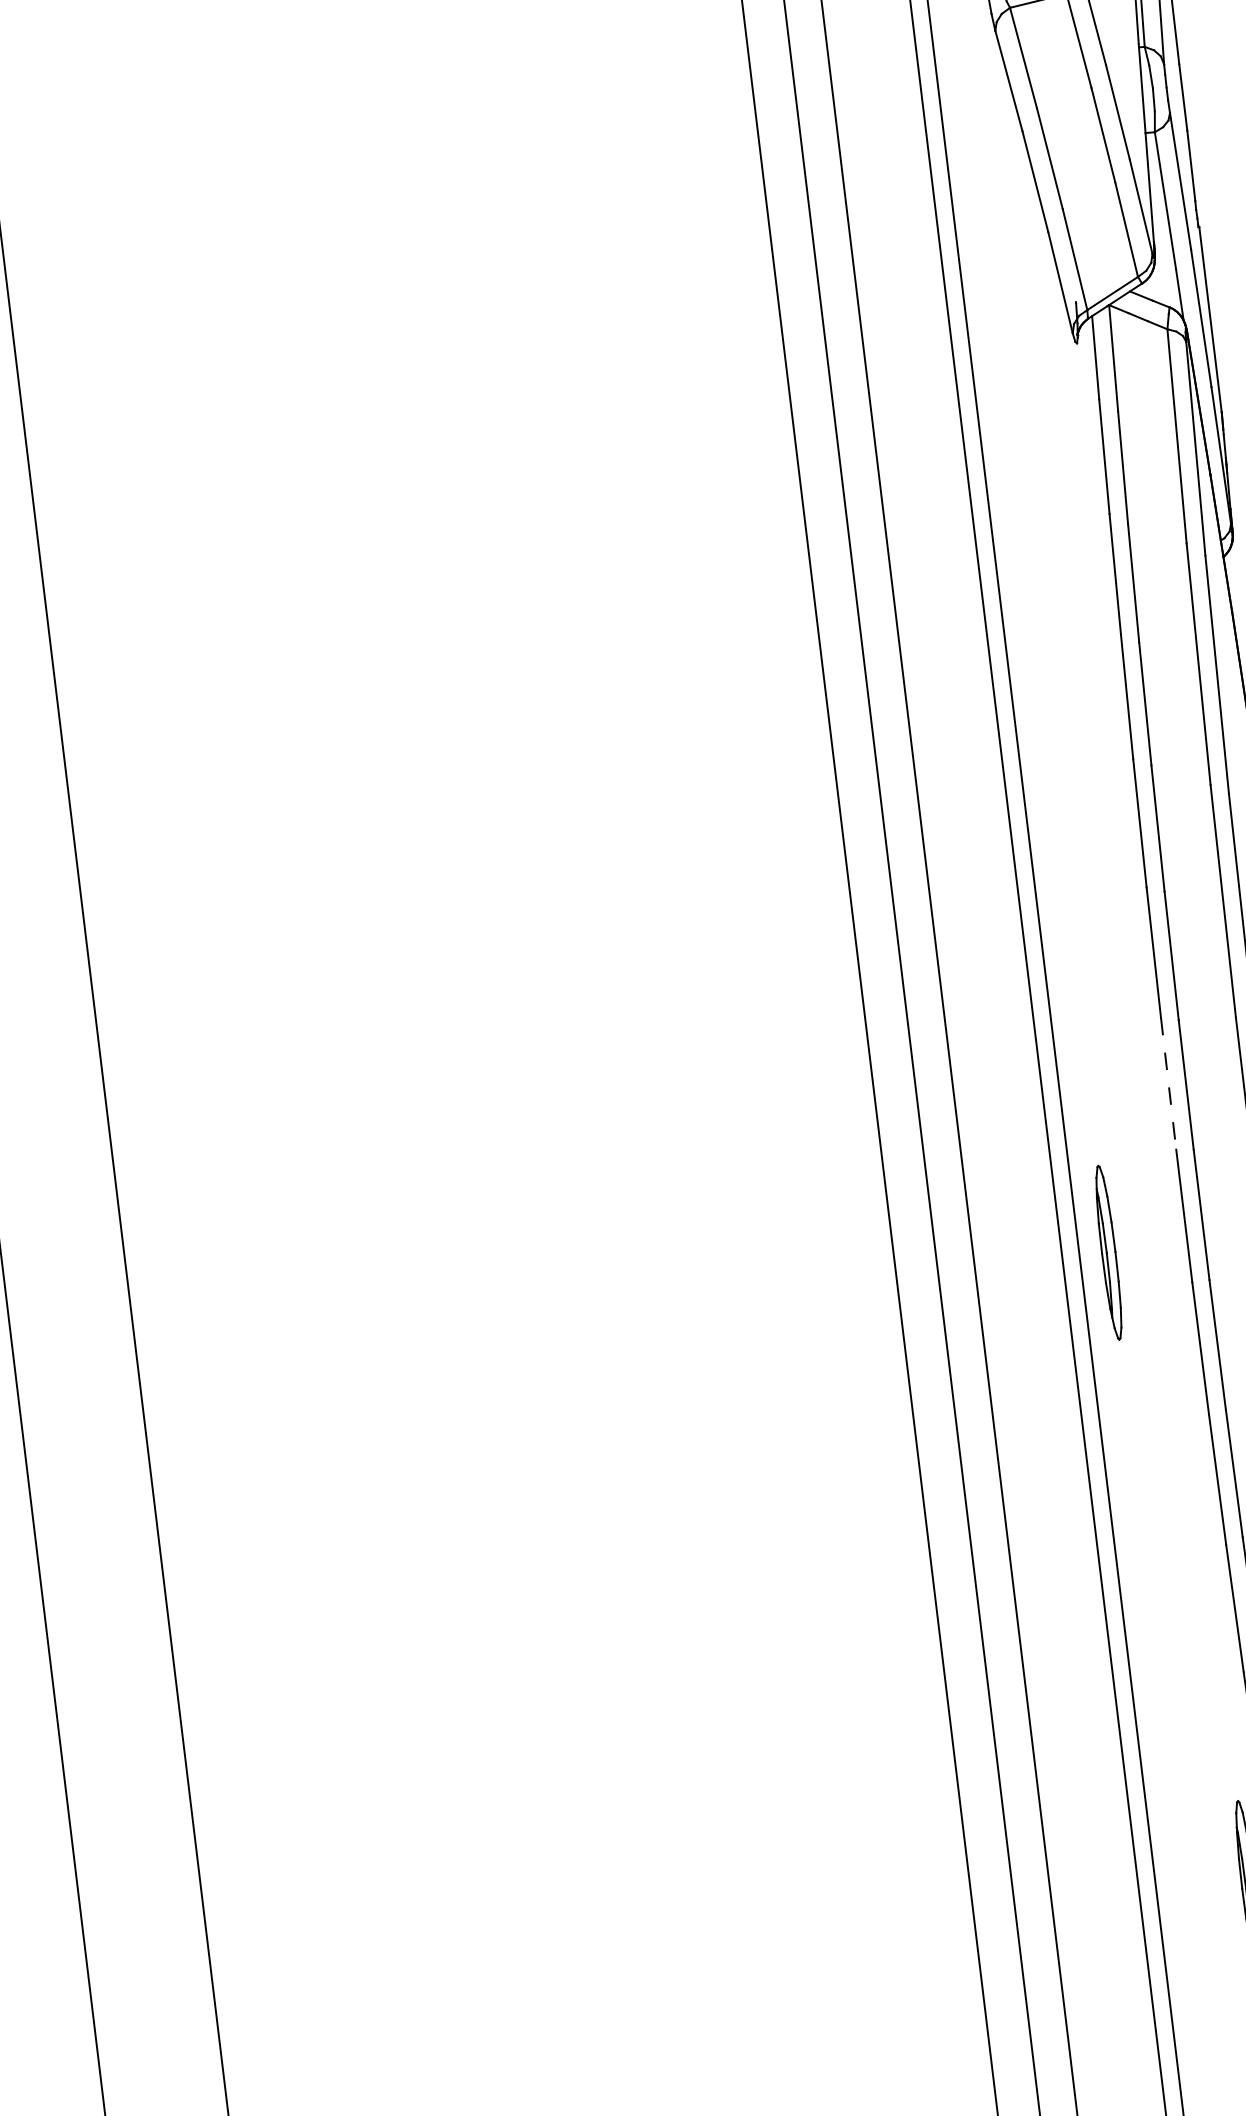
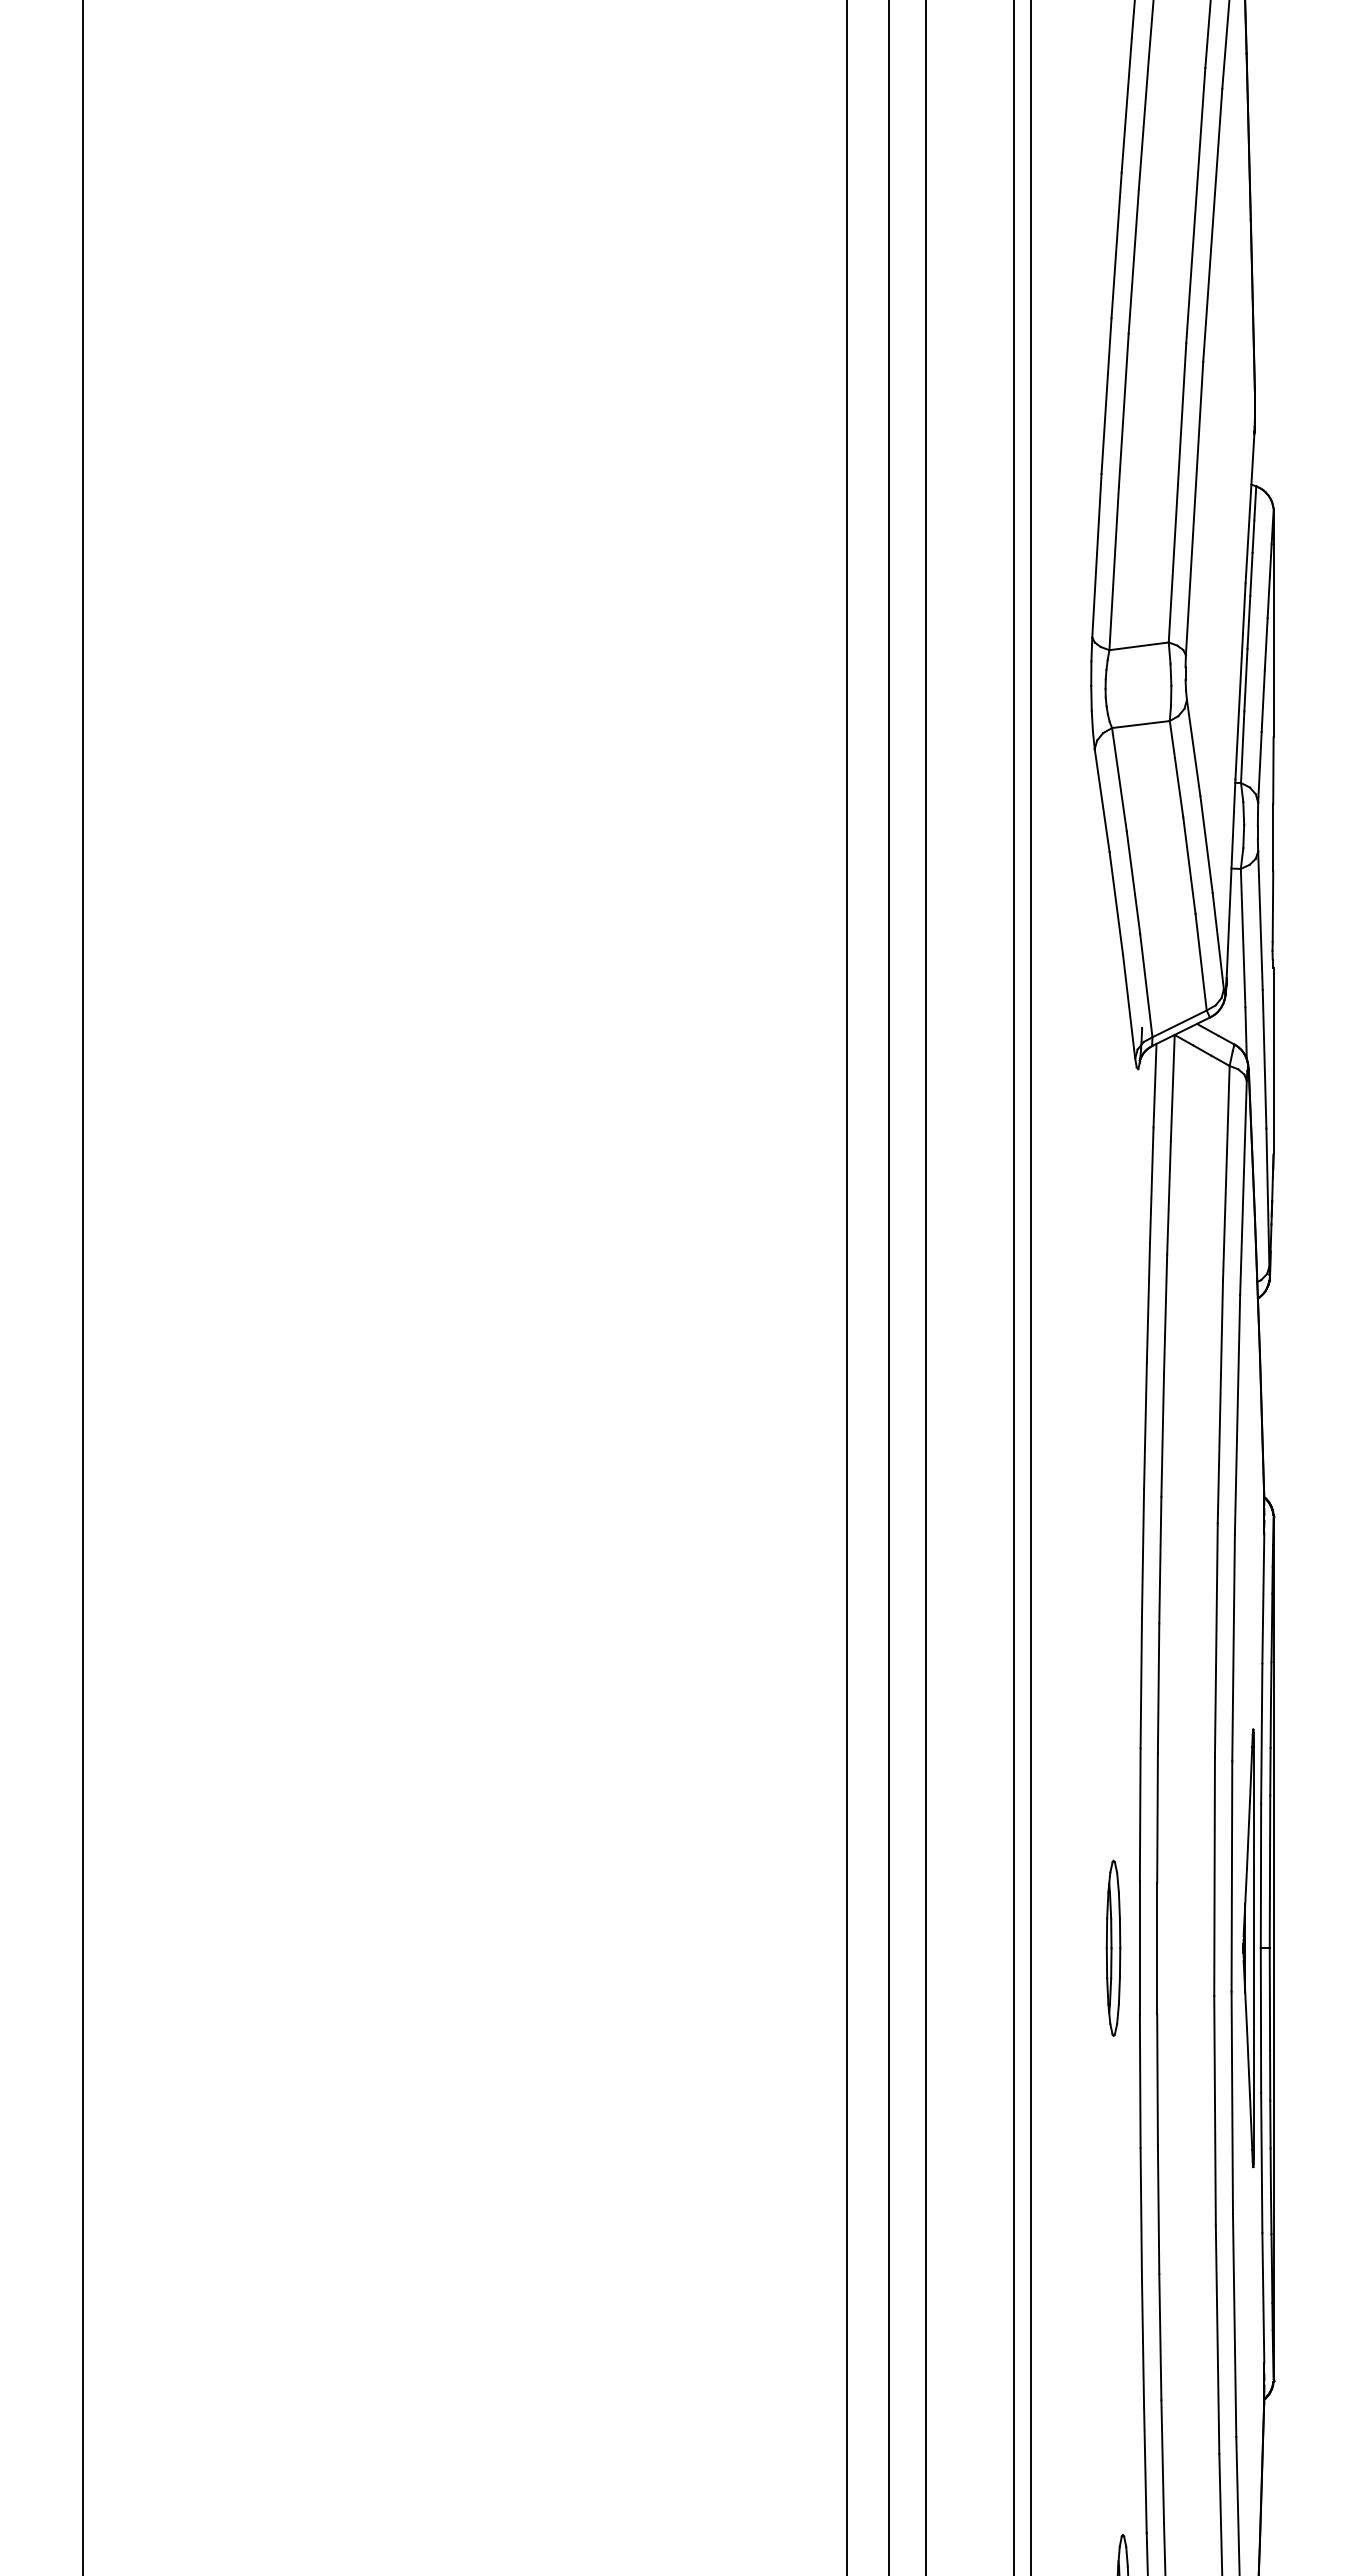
line: (1168, 1084) -> (1140, 1815), dashed -> solid
part: (1108, 1251) -> (1113, 1947), moved

